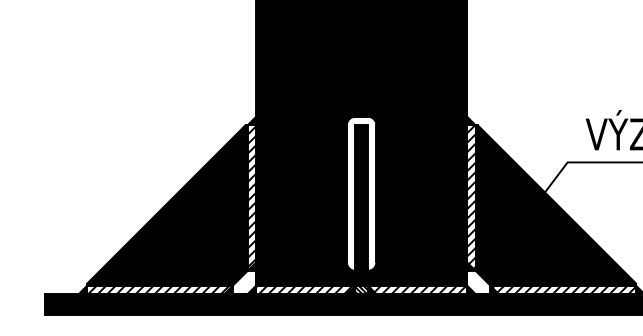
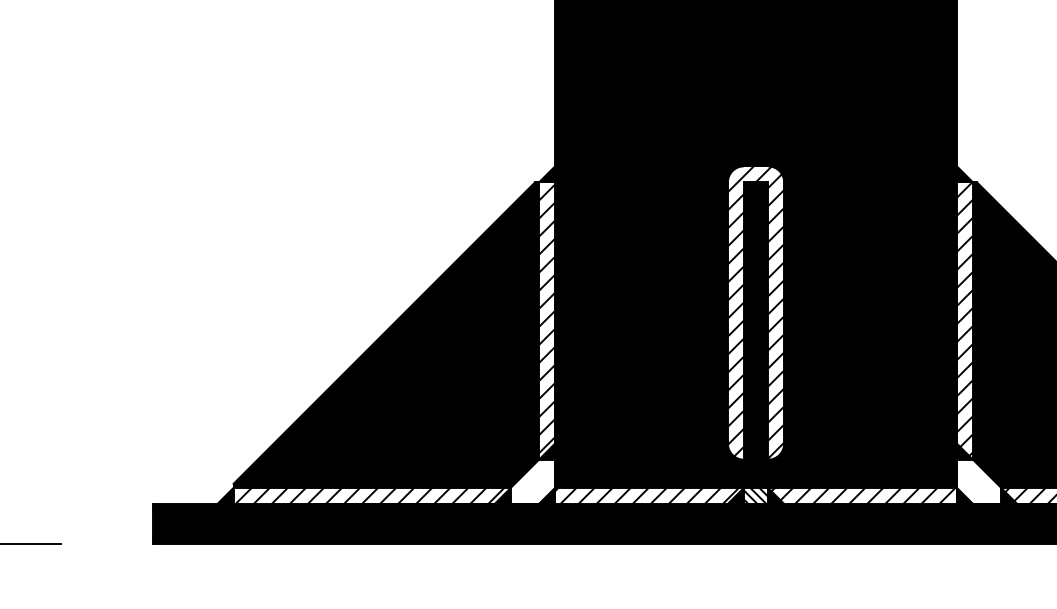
hatch: (361, 193) -> (755, 312), added

